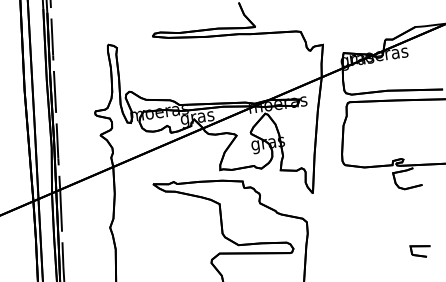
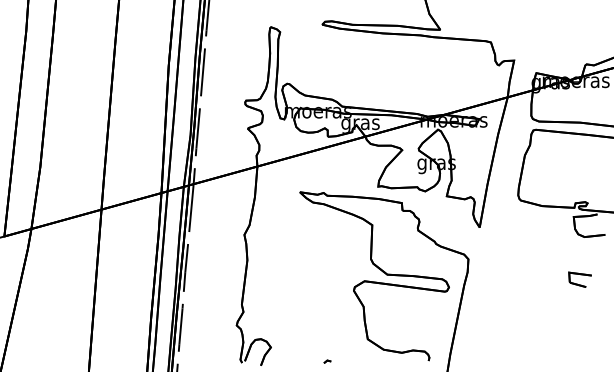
part: (420, 251) -> (579, 279), moved

